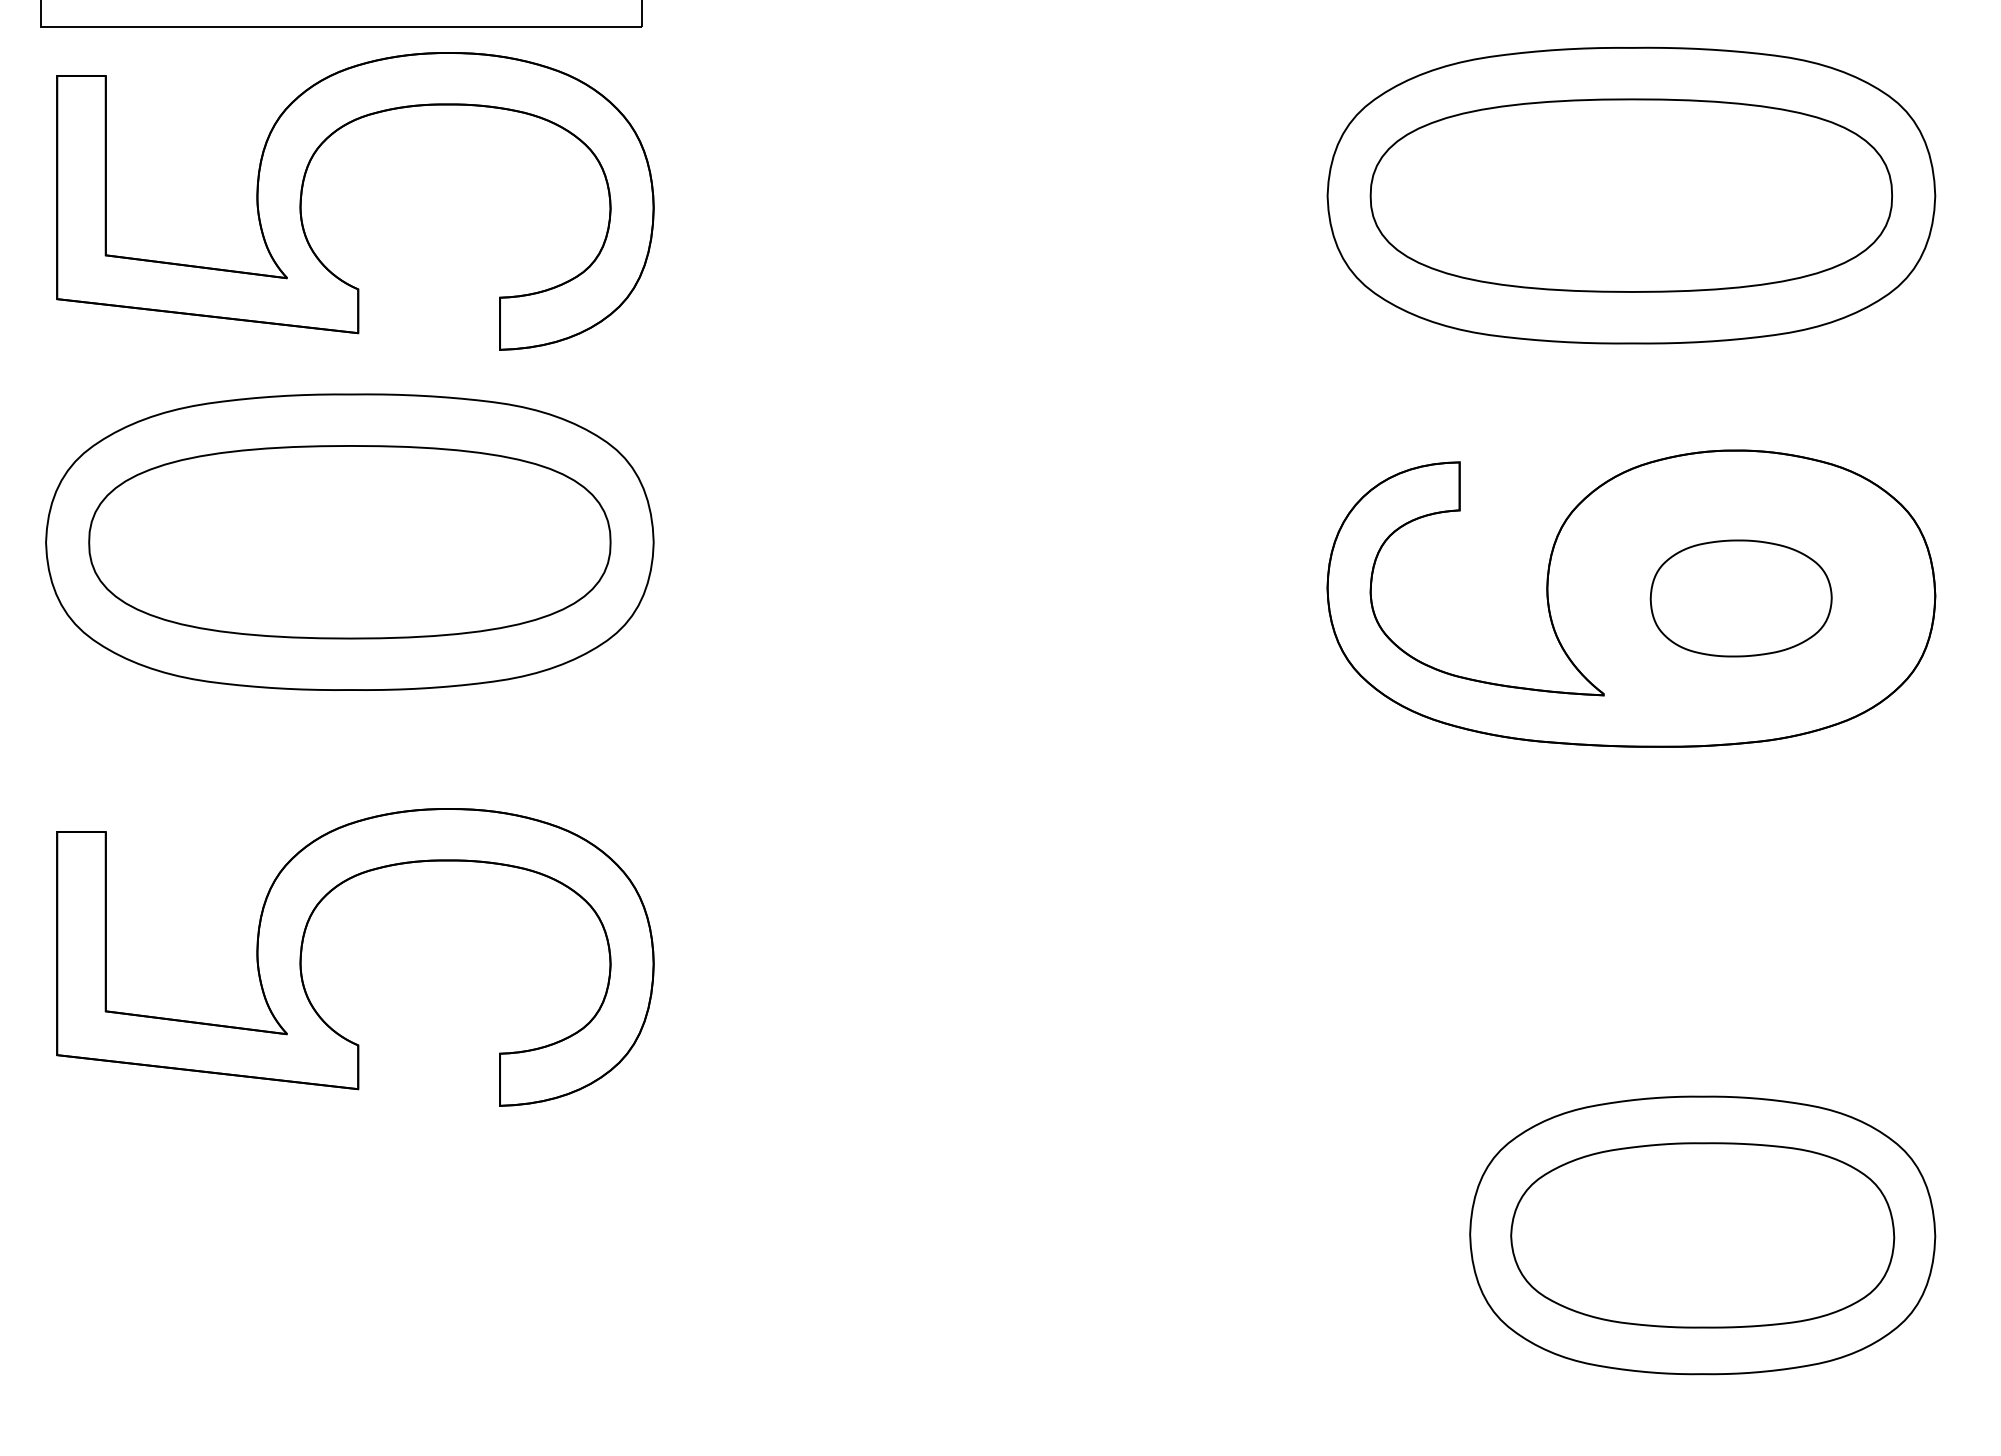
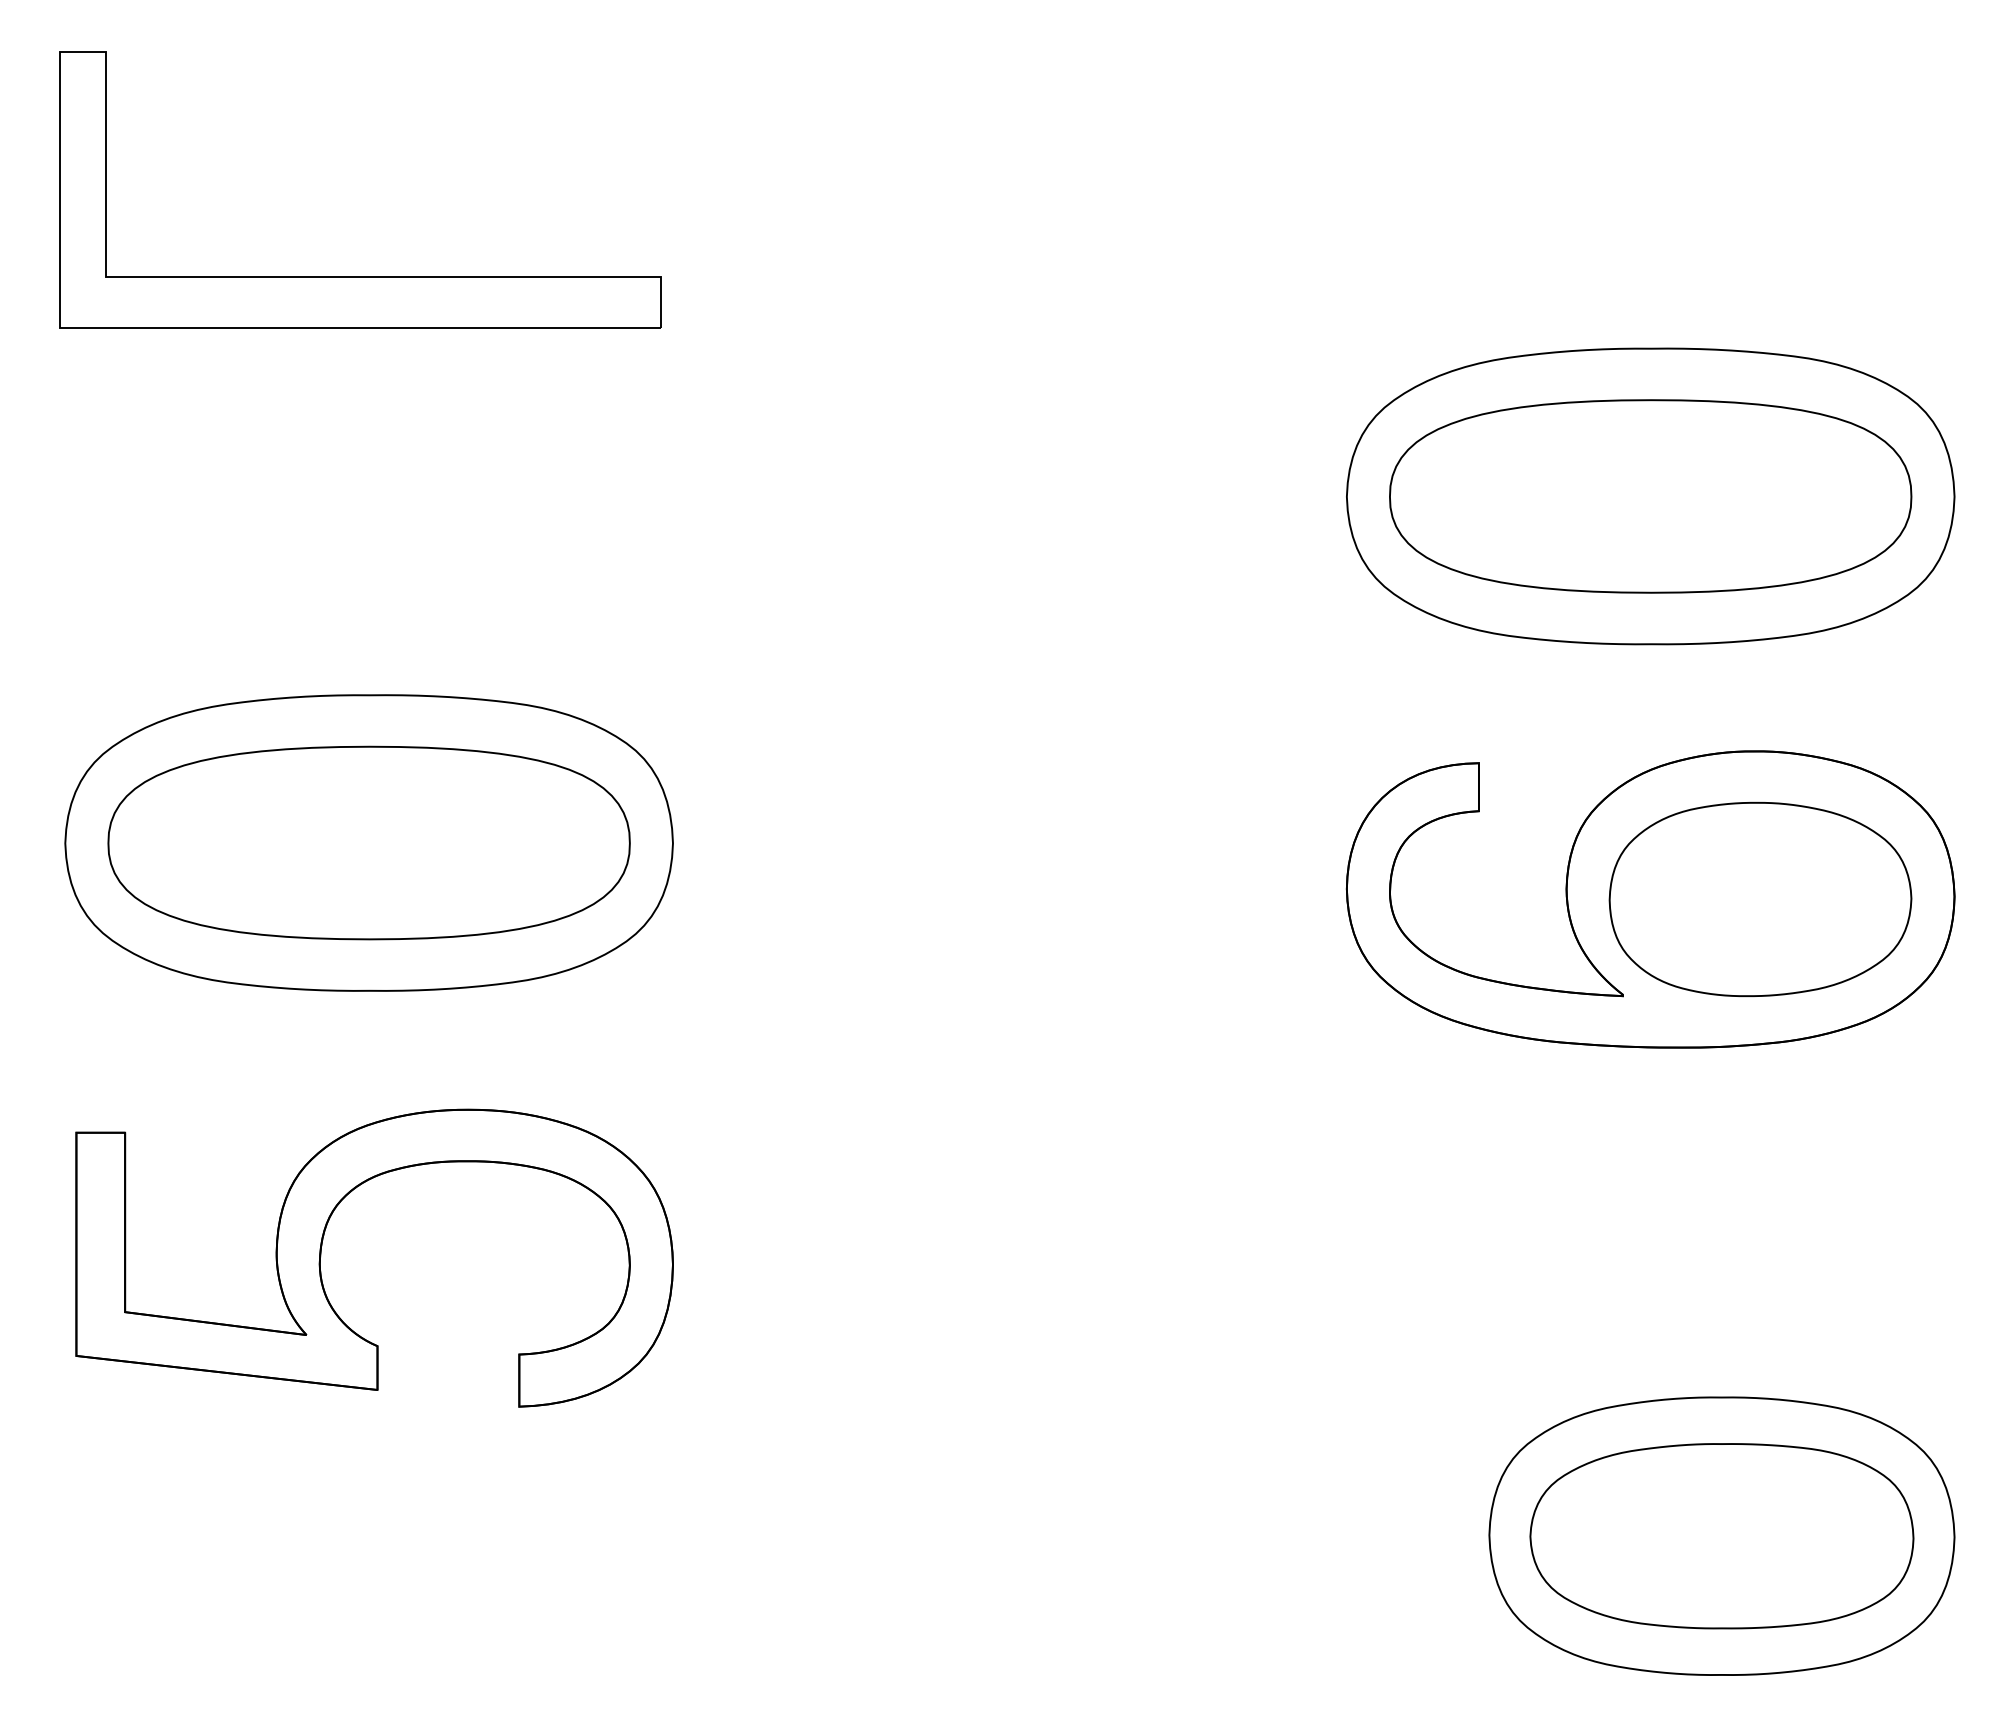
part: (302, 199) -> (321, 500), removed
part: (1741, 597) -> (1760, 898), size x1.67

